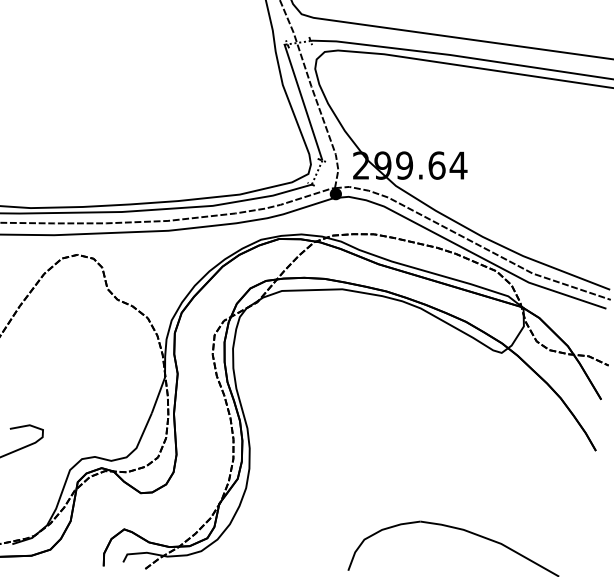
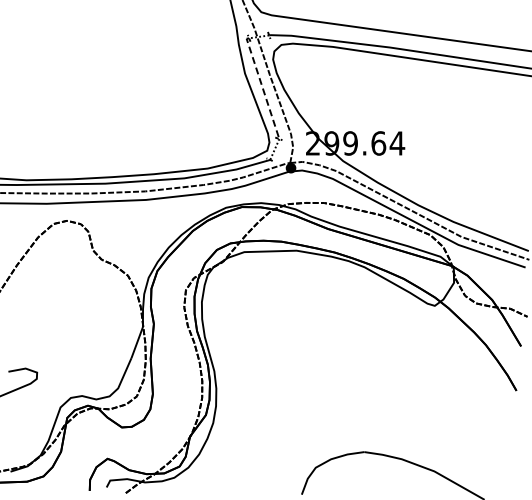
line: (302, 101) -> (262, 87), solid -> dashed

